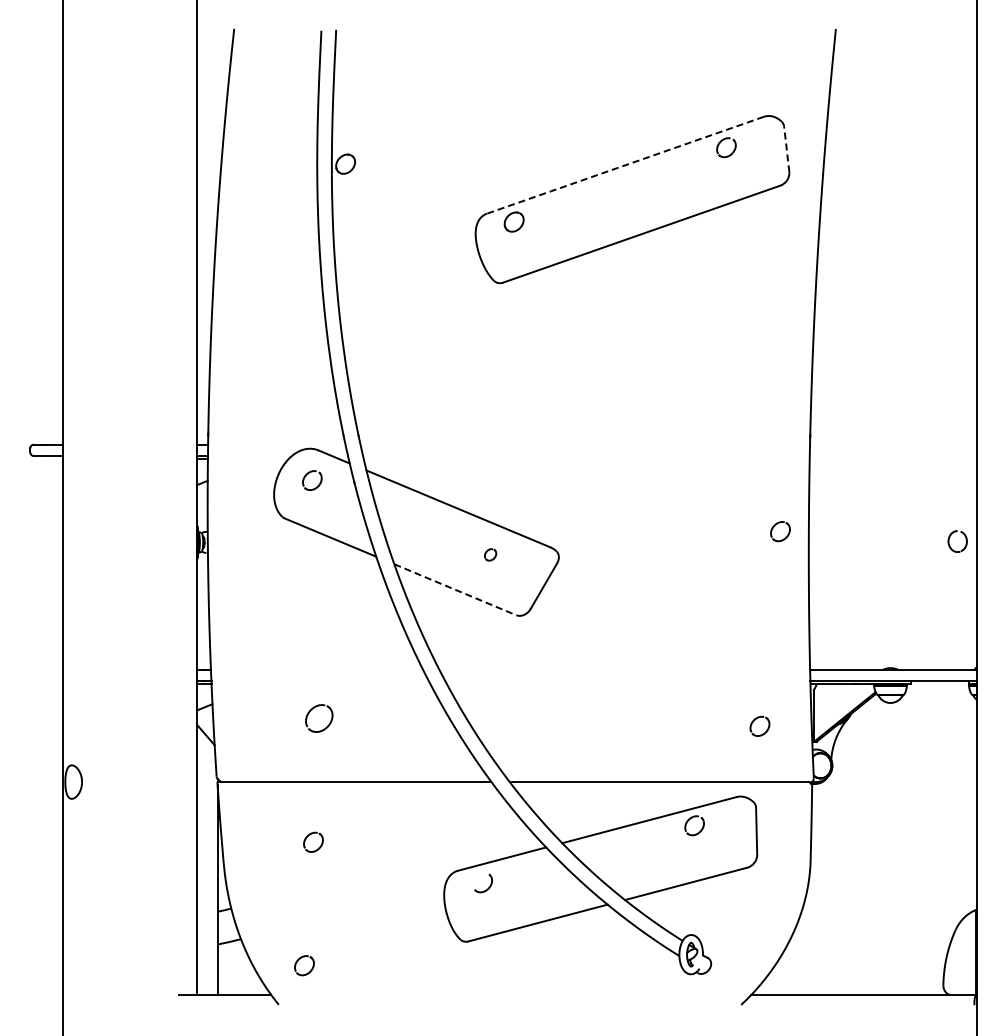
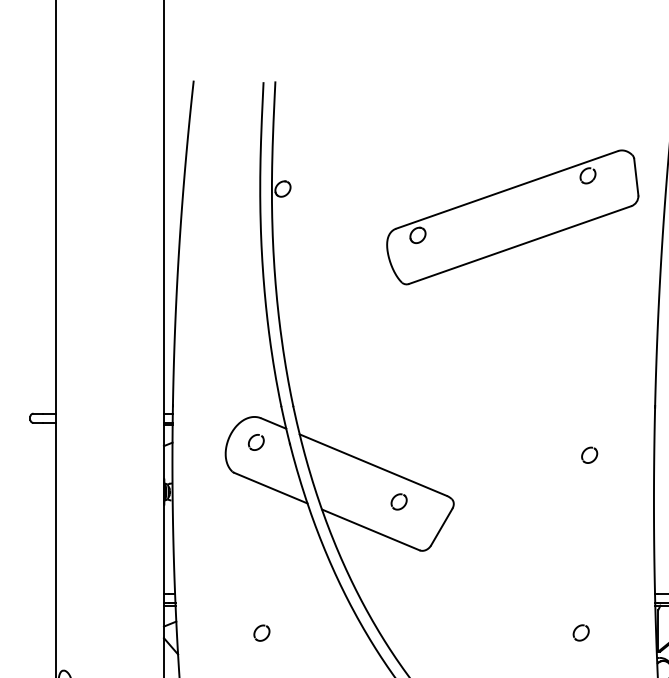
line: (786, 148) -> (636, 176), dashed -> solid
line: (625, 165) -> (507, 190), dashed -> solid
part: (780, 531) -> (589, 455), moved
part: (490, 554) -> (399, 501), size x1.67
line: (455, 589) -> (370, 529), dashed -> solid
part: (319, 718) -> (262, 633), size x0.71
part: (759, 725) -> (580, 632), moved

